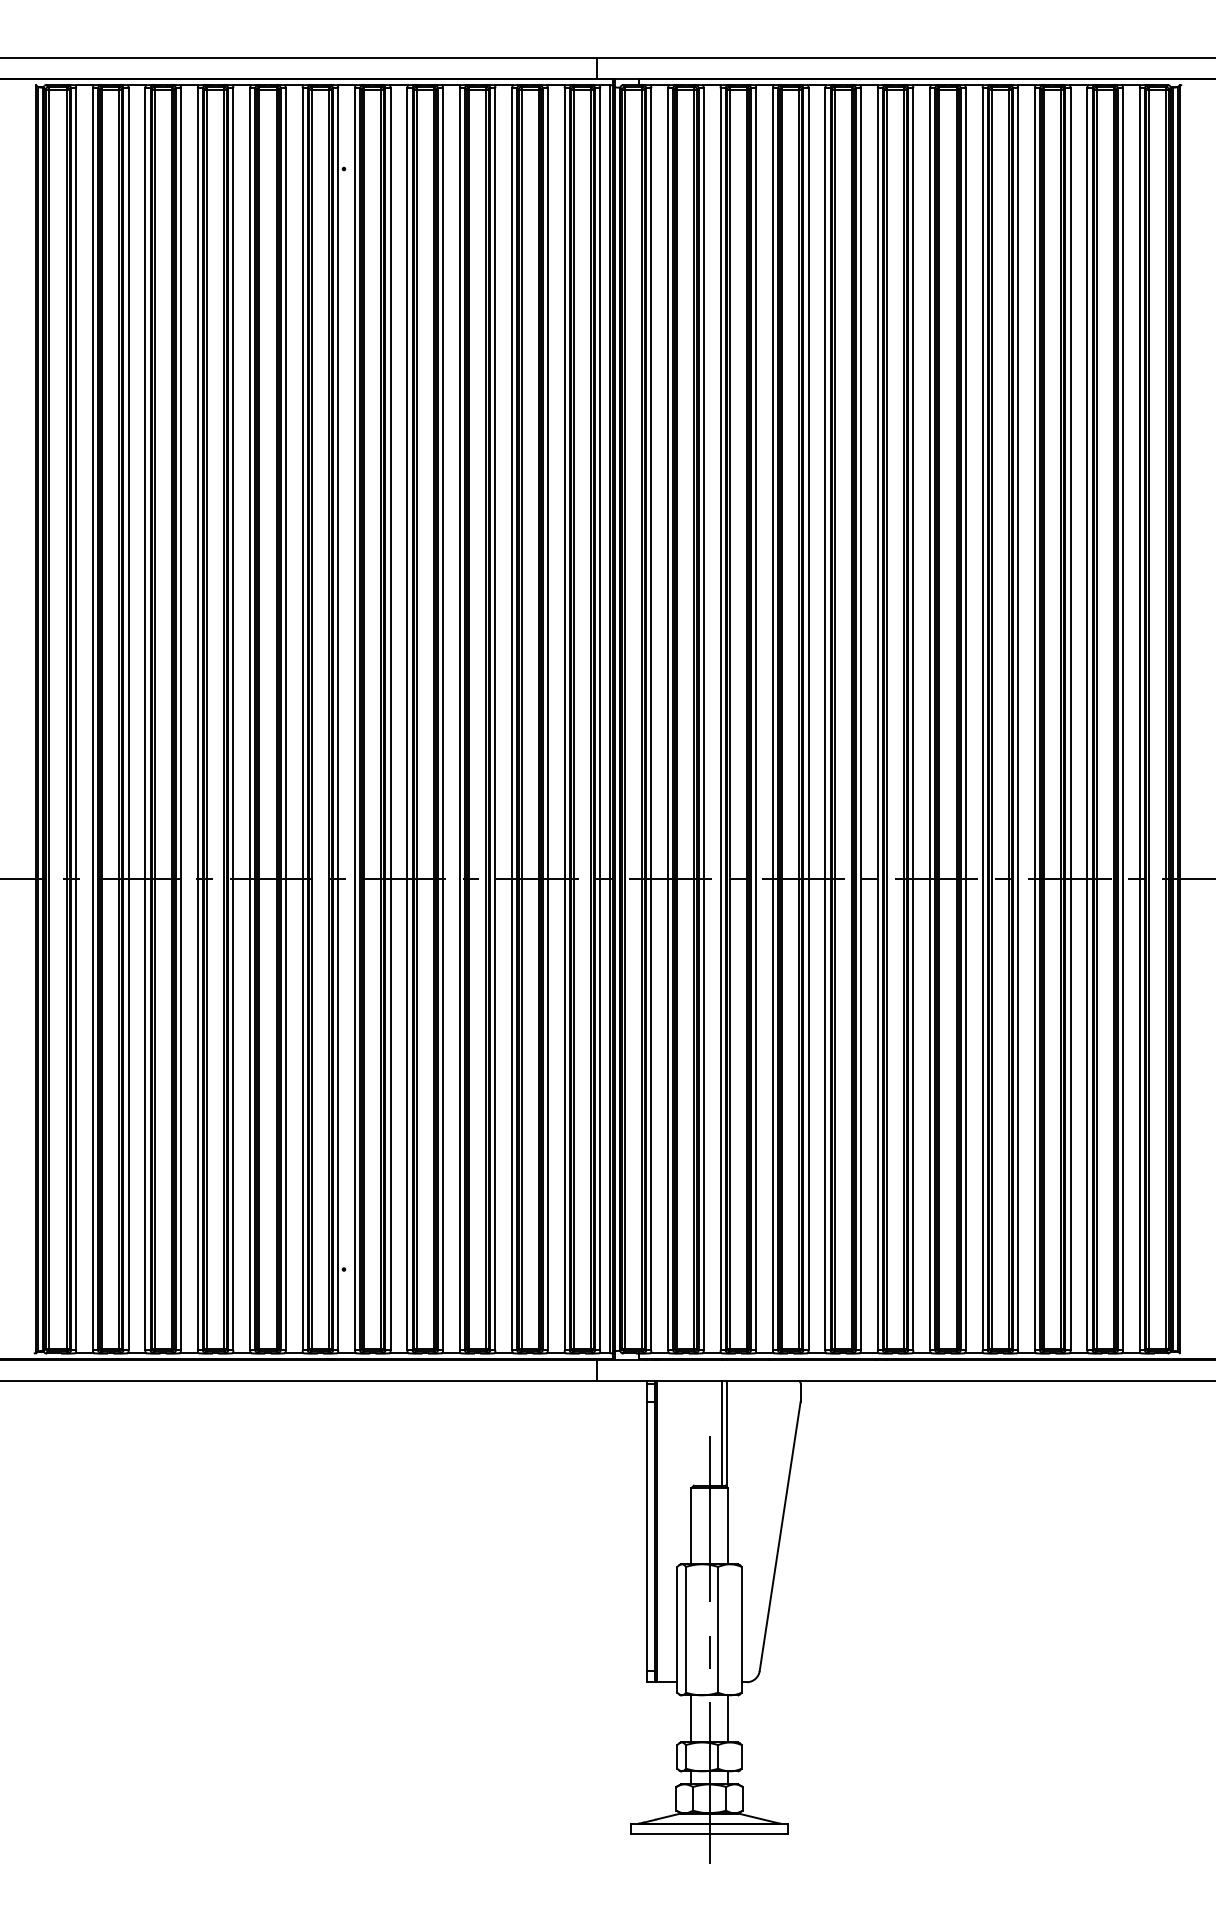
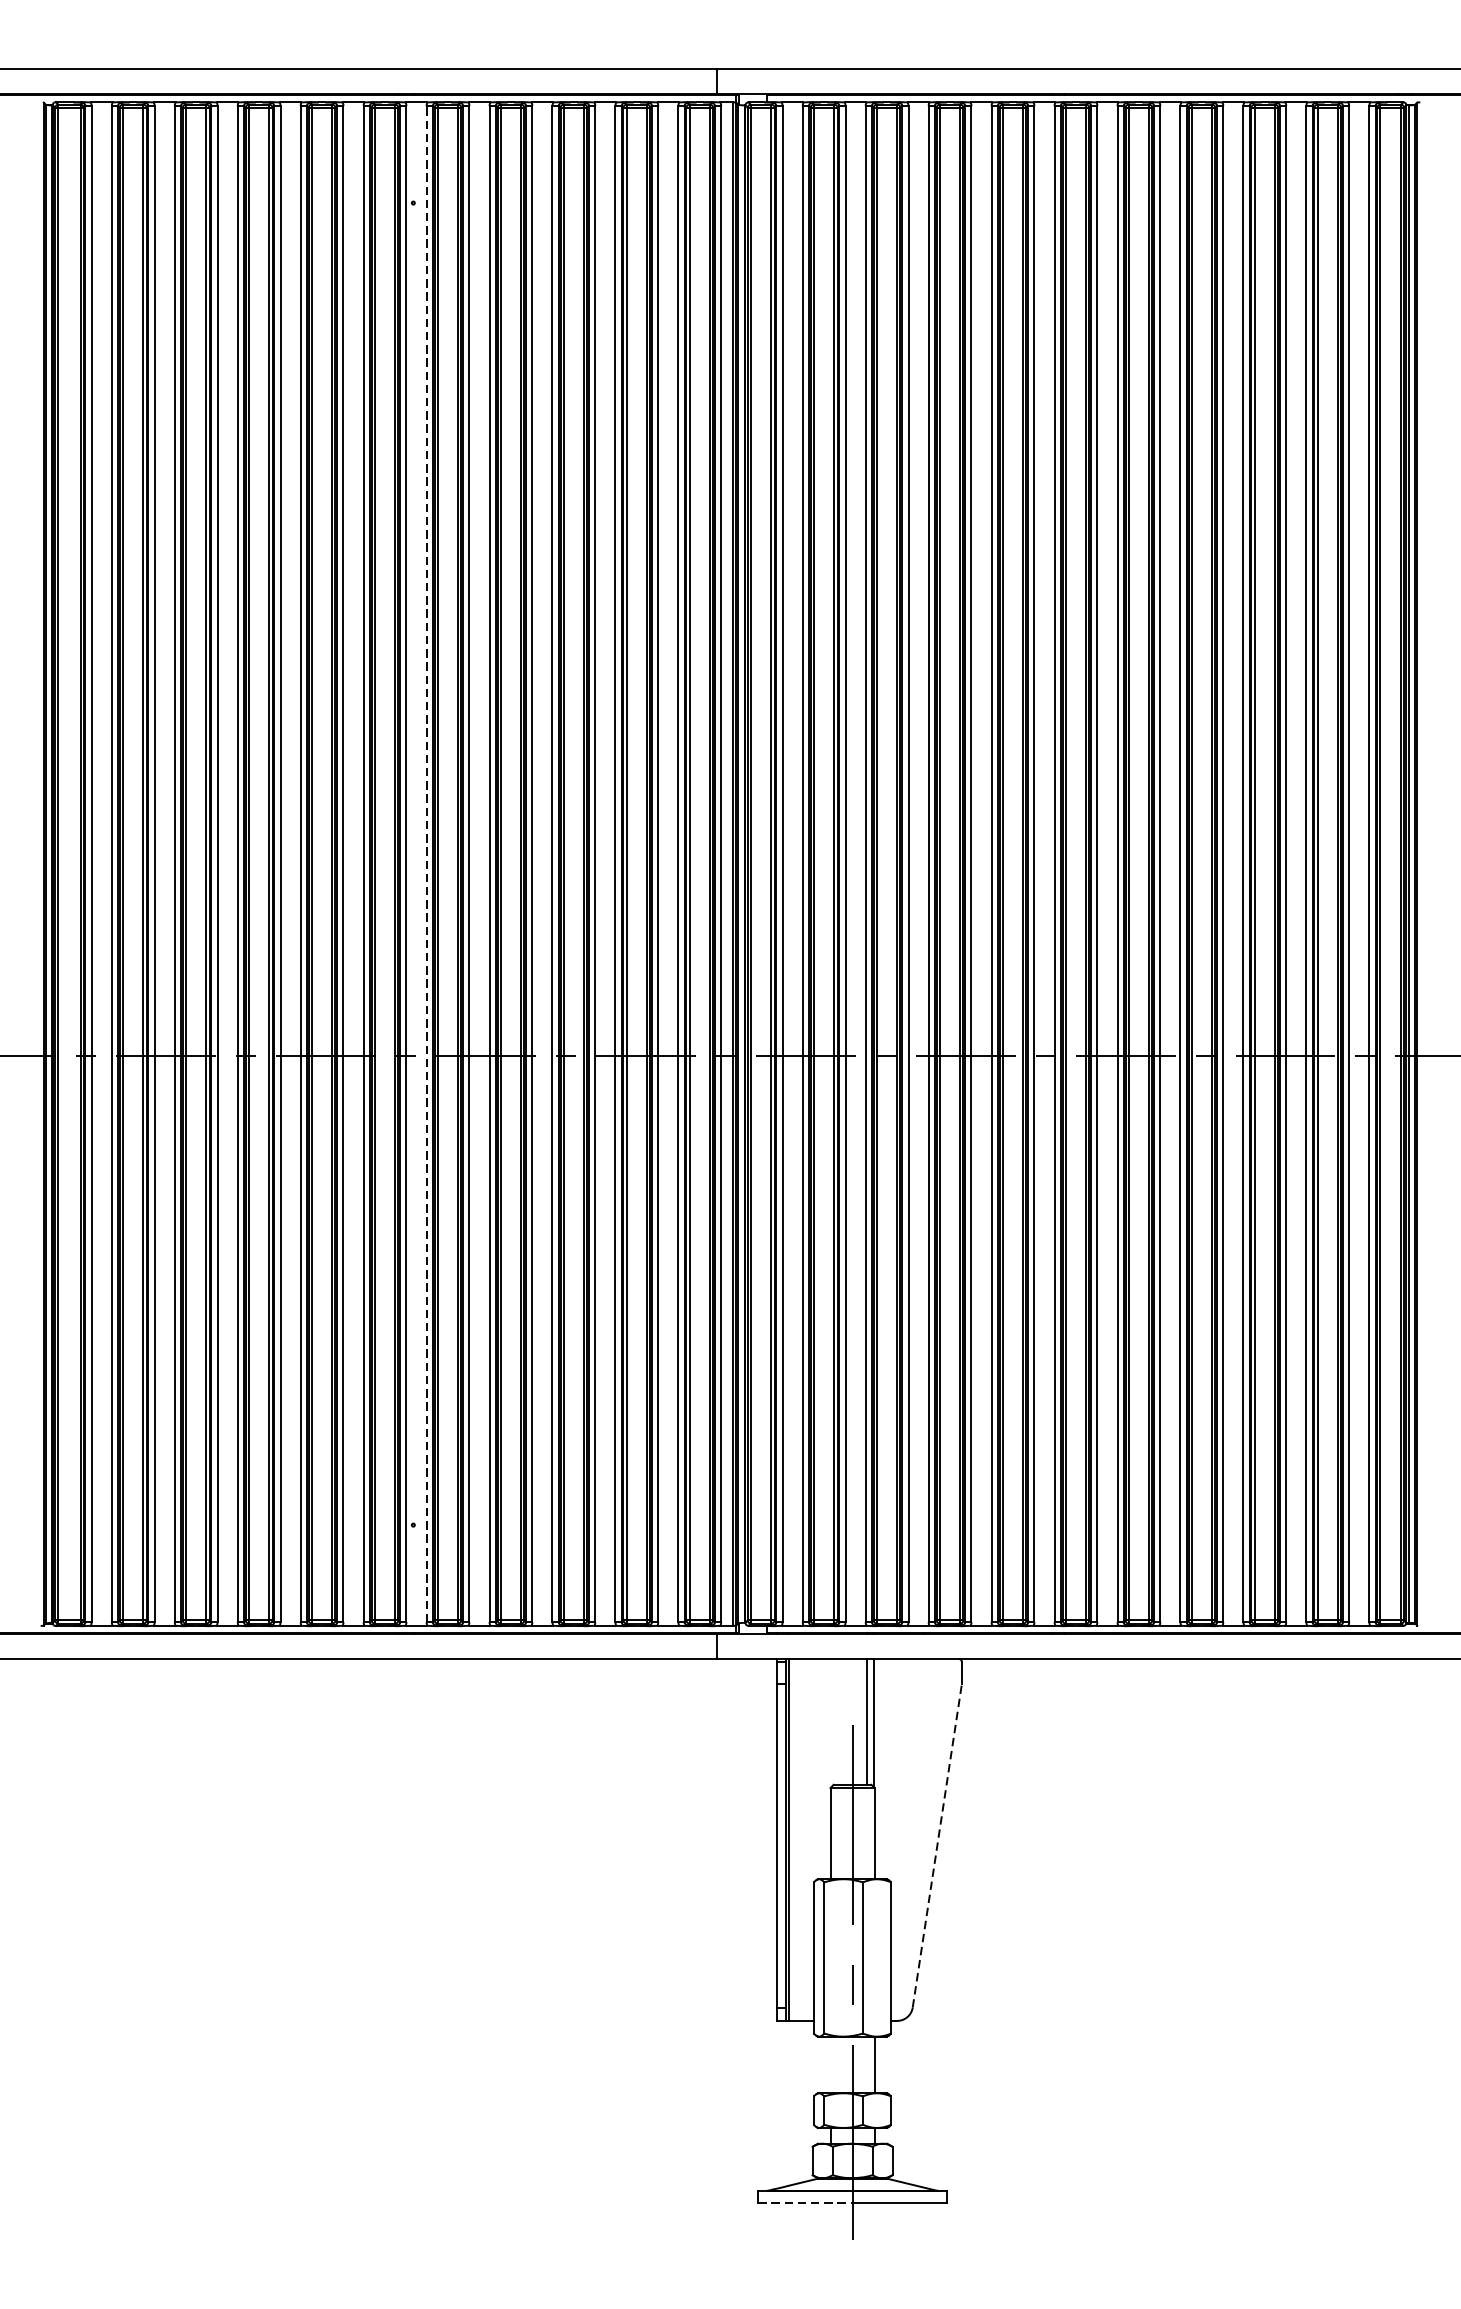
line: (355, 718) -> (427, 863), solid -> dashed
line: (780, 1535) -> (937, 1844), solid -> dashed
line: (691, 1718) -> (830, 2064), removed
line: (670, 1834) -> (805, 2203), solid -> dashed

